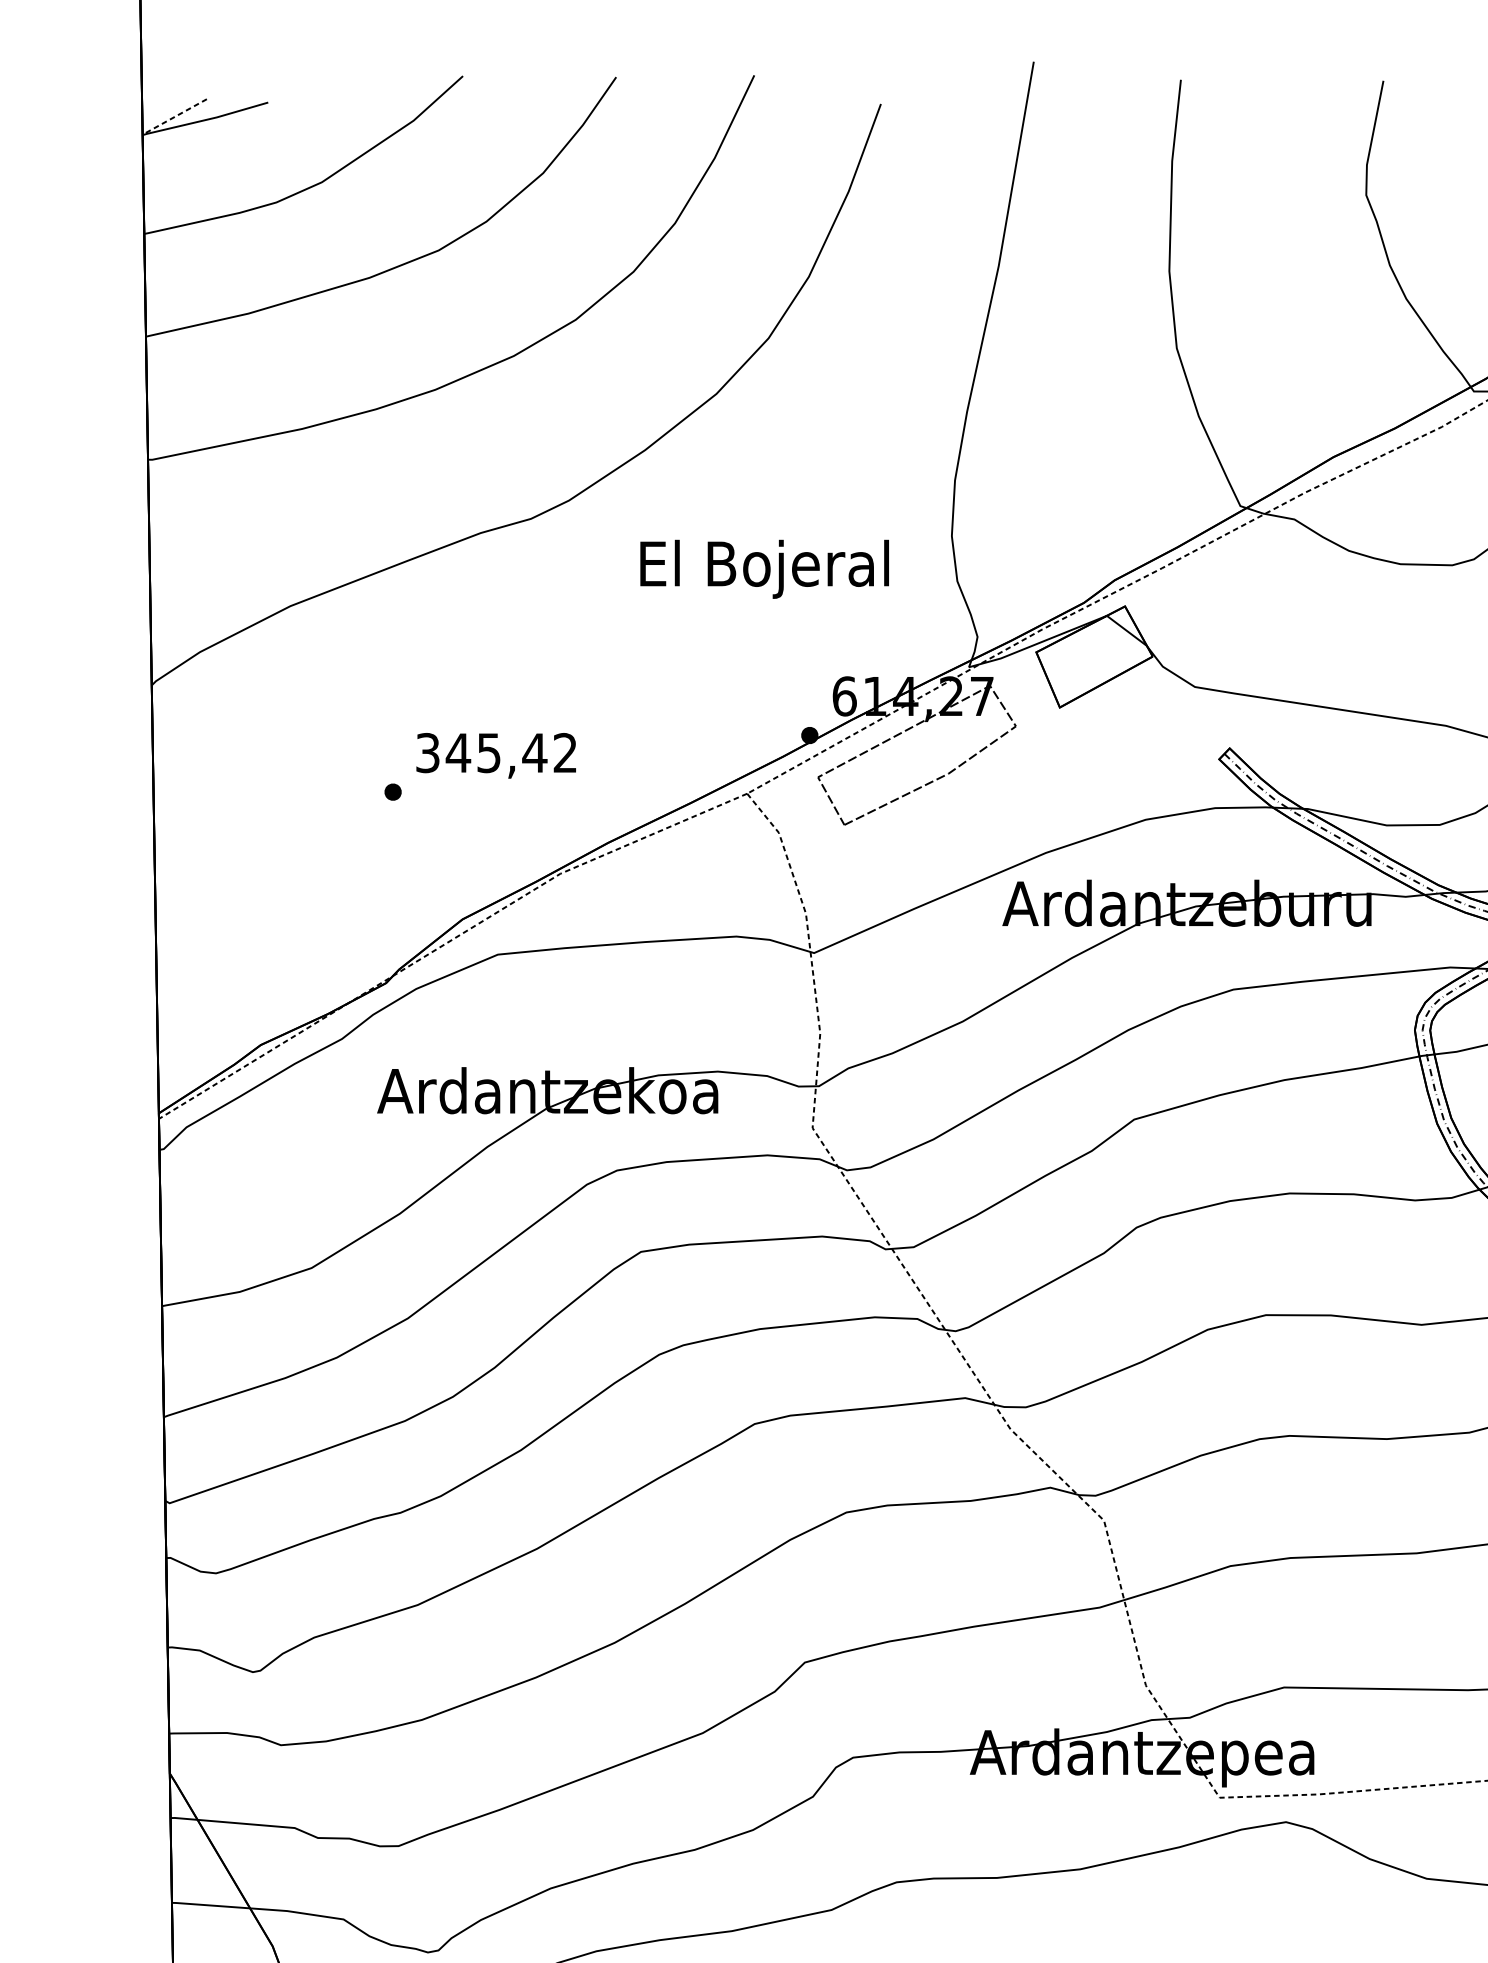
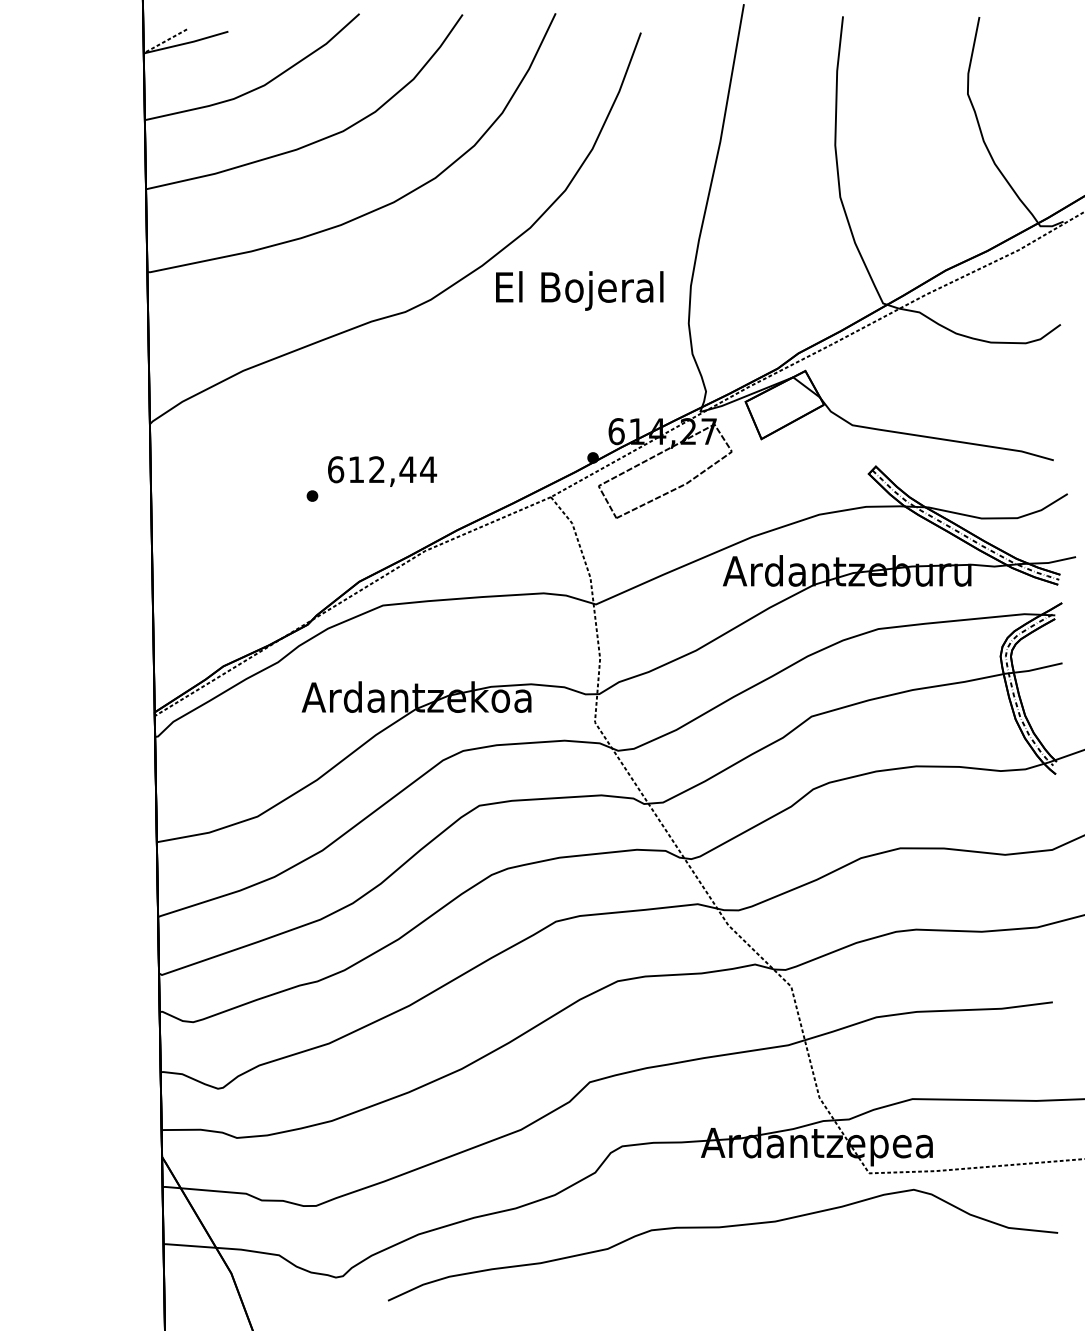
text: (764, 568) -> (579, 290), moved
text: (497, 752) -> (382, 469), 345,42 -> 612,44

